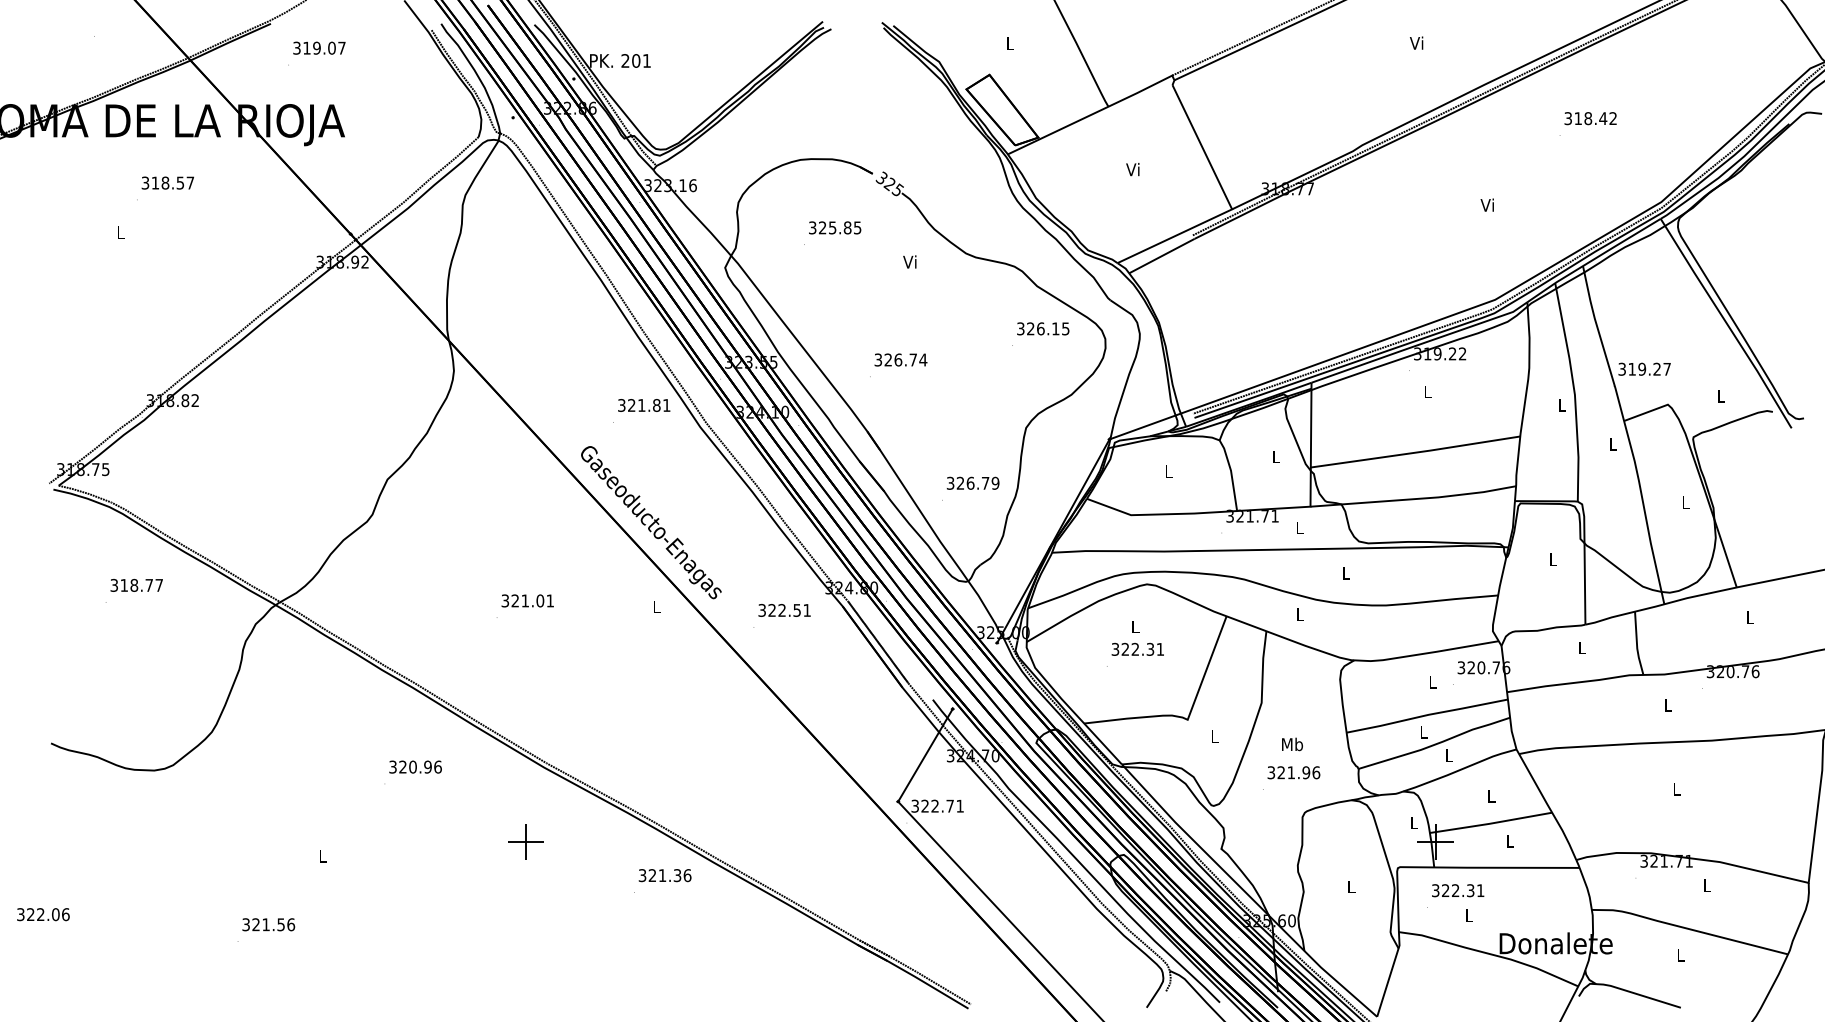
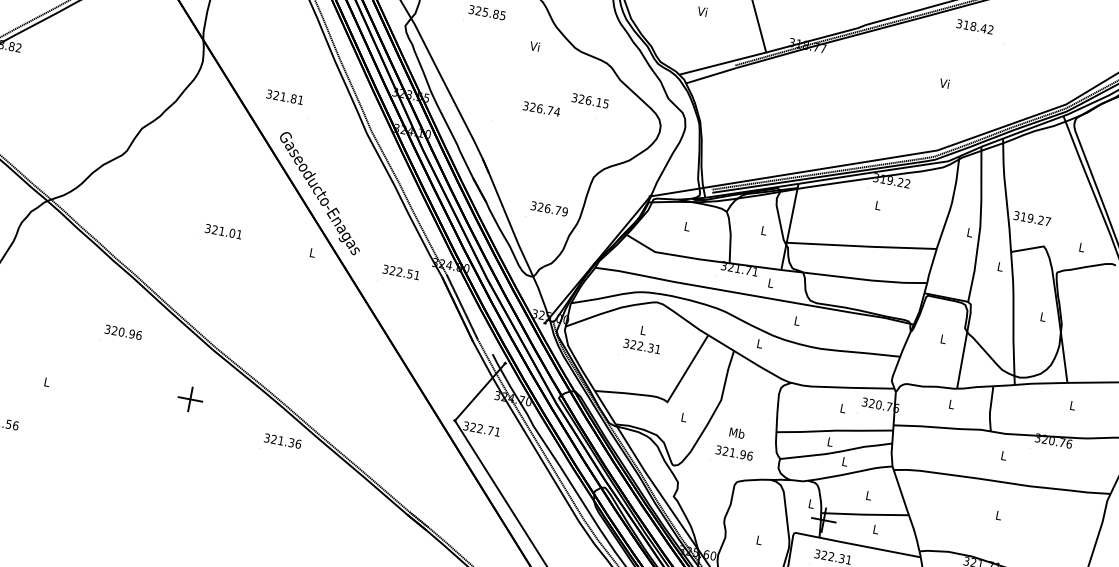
text: (1590, 118) -> (974, 26), moved
text: (1043, 328) -> (590, 100), moved
text: (900, 359) -> (541, 108), moved
text: (644, 405) -> (285, 97), moved

